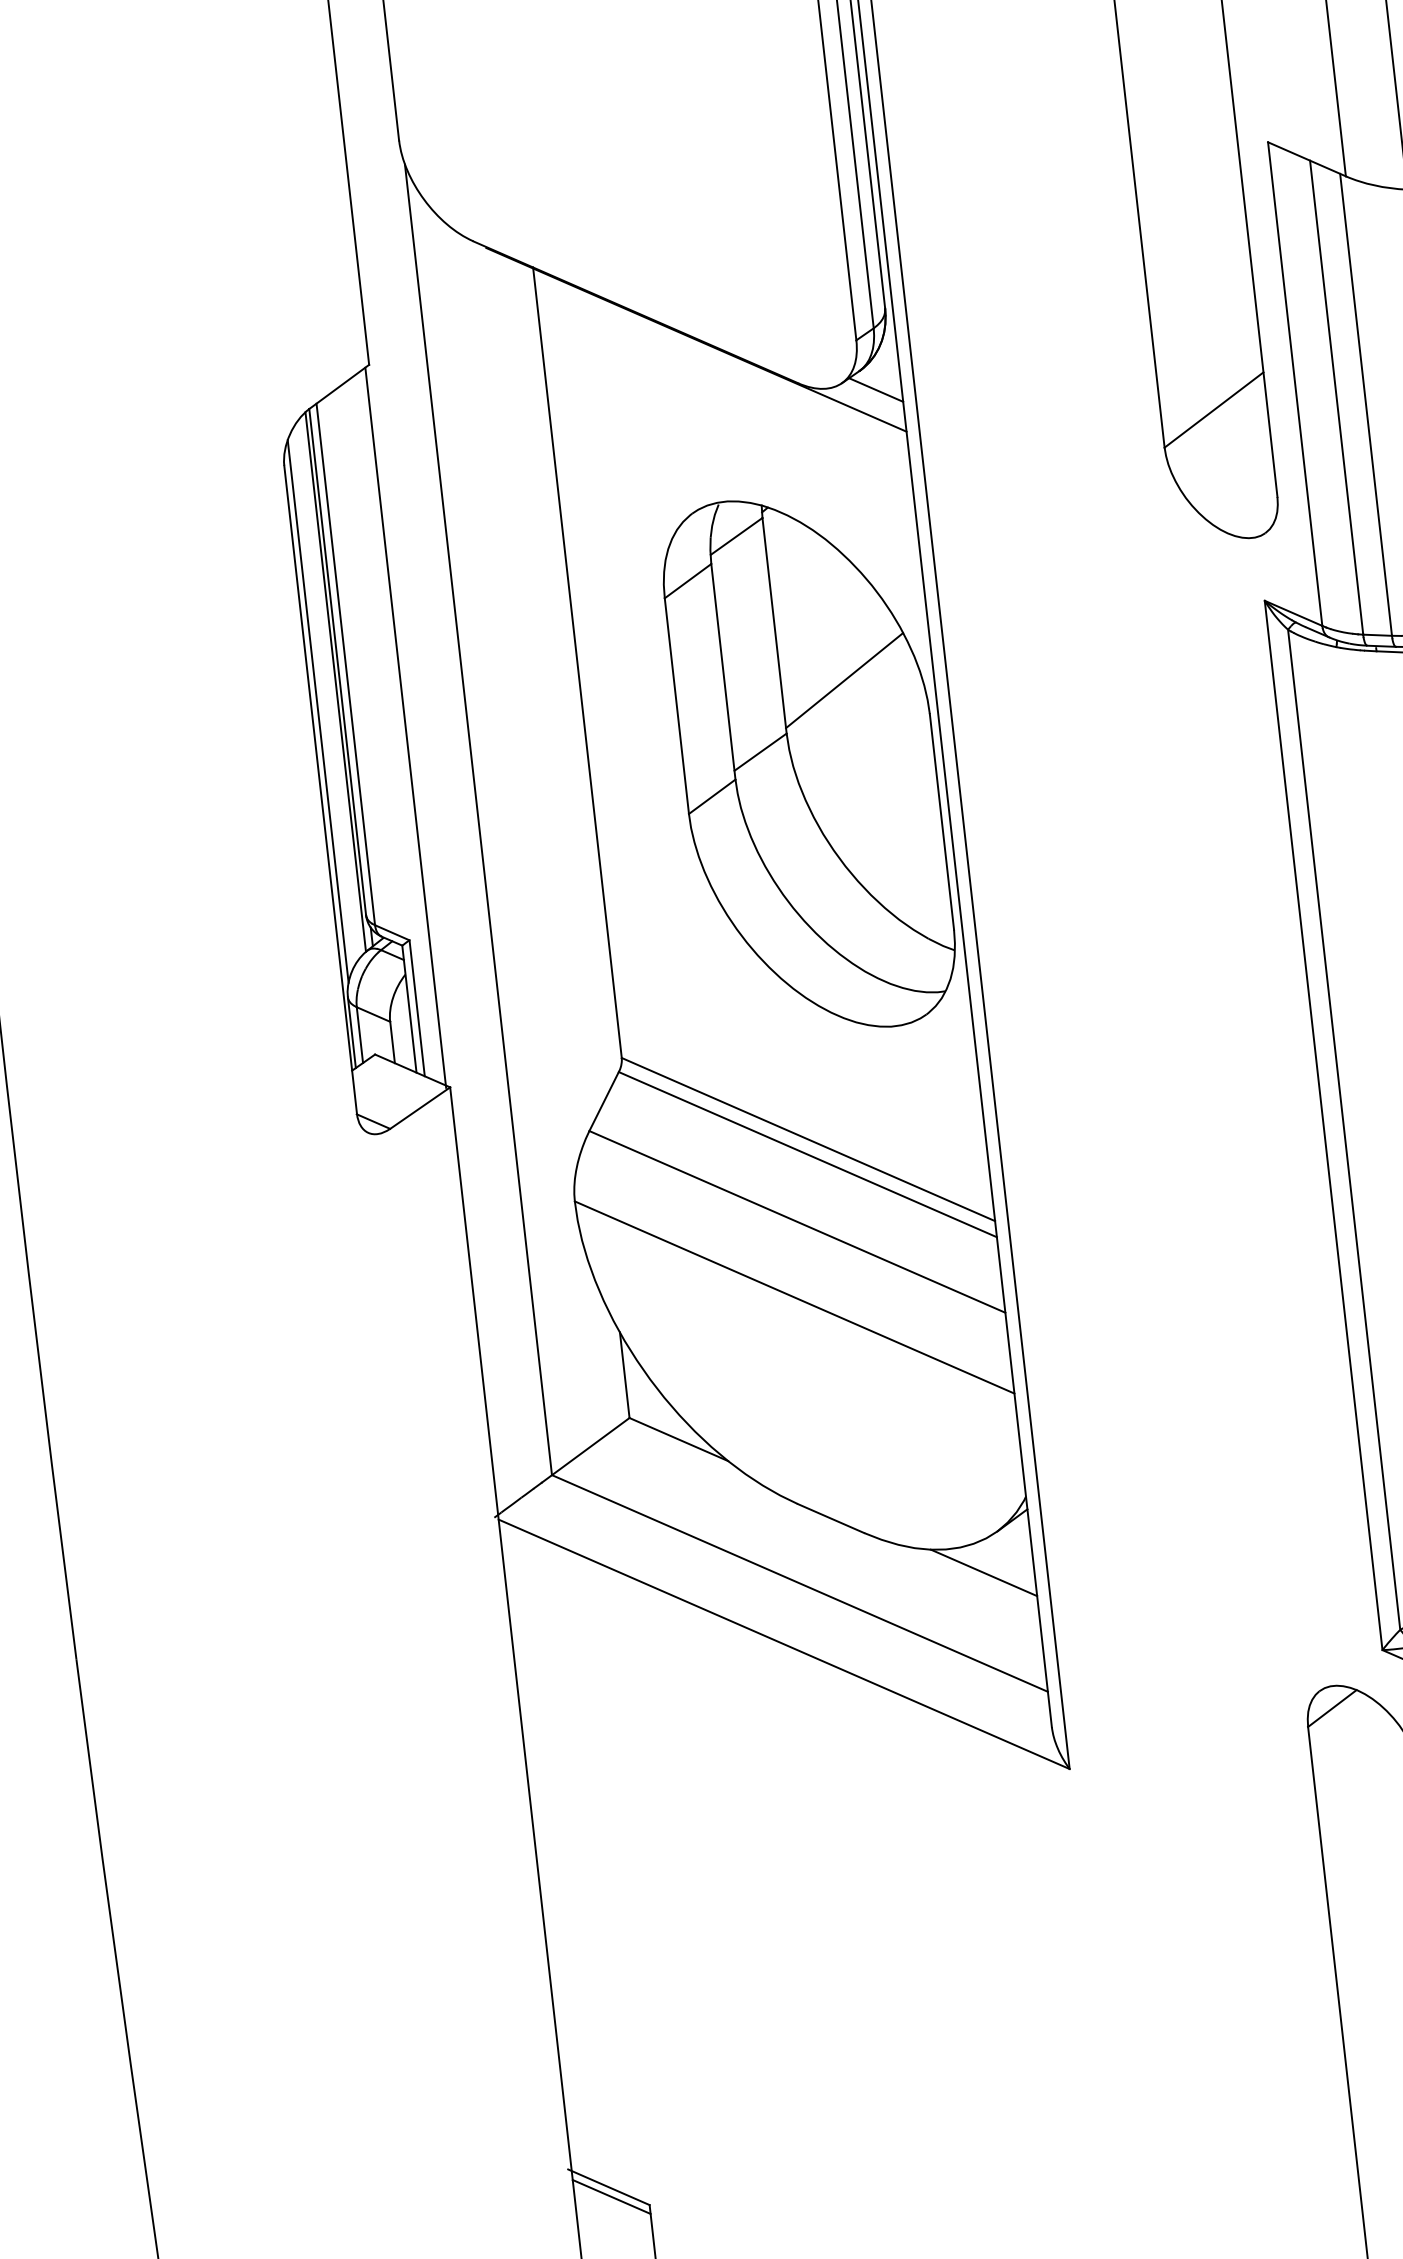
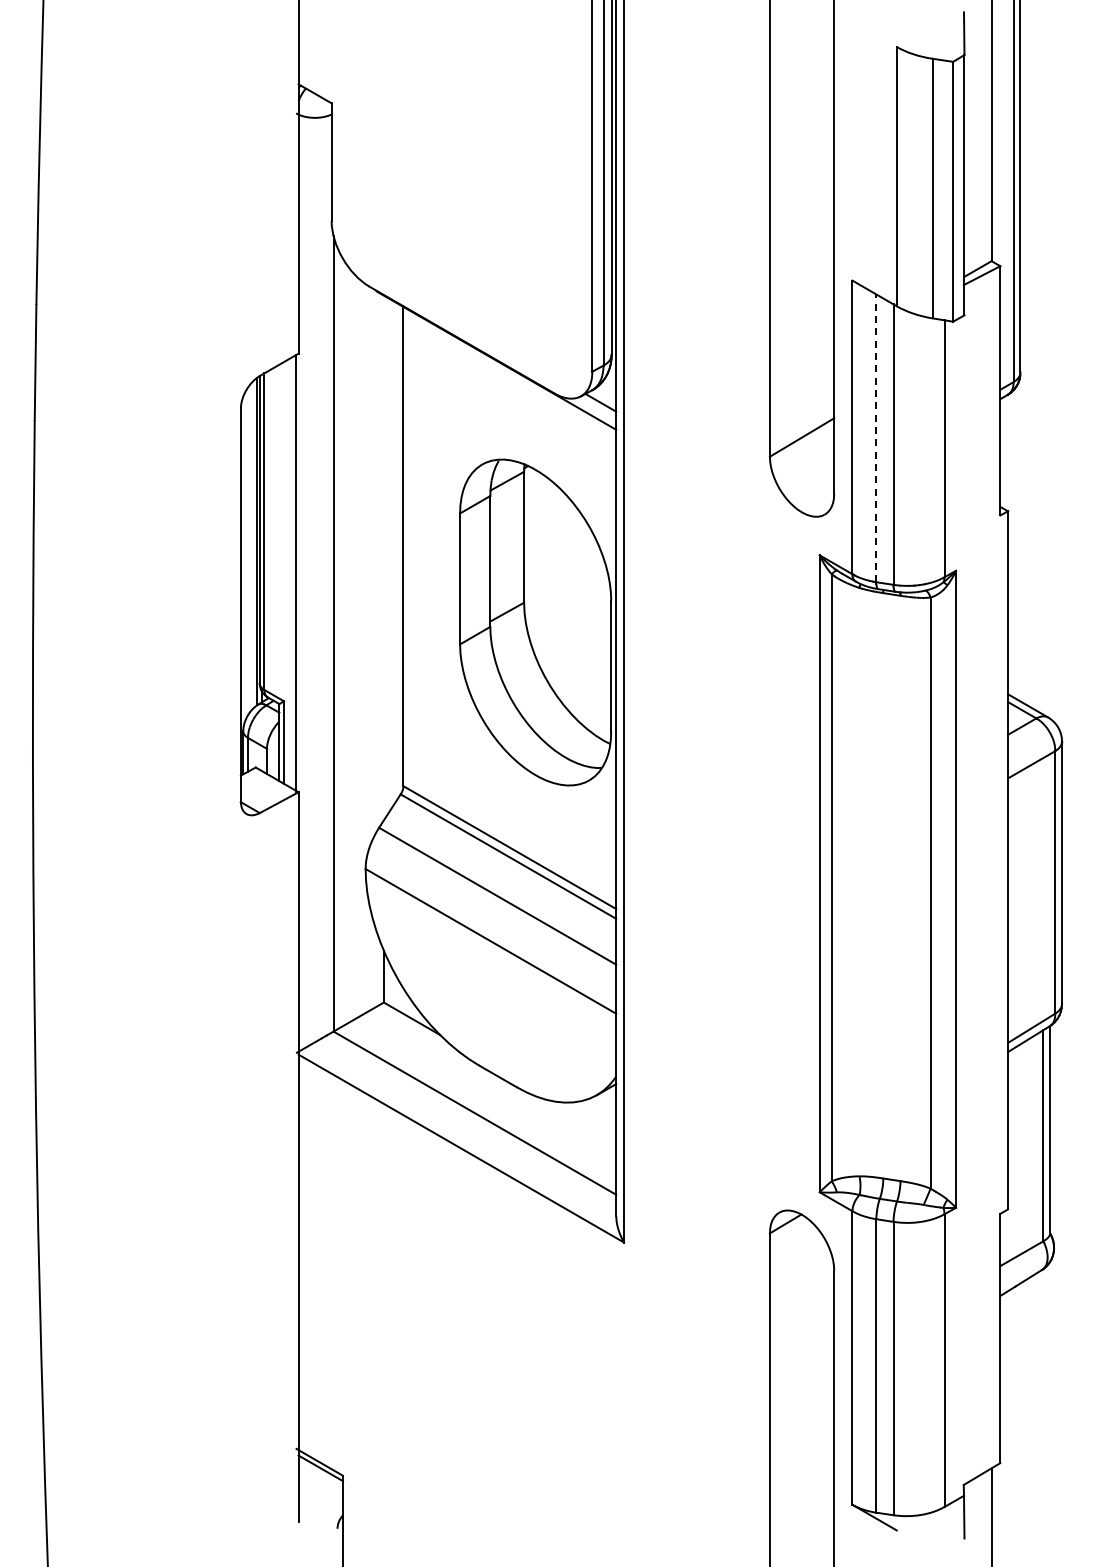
line: (1336, 397) -> (876, 438), solid -> dashed
line: (844, 679) -> (562, 574), removed
line: (317, 710) -> (244, 557), removed
line: (983, 1571) -> (585, 1118), removed

